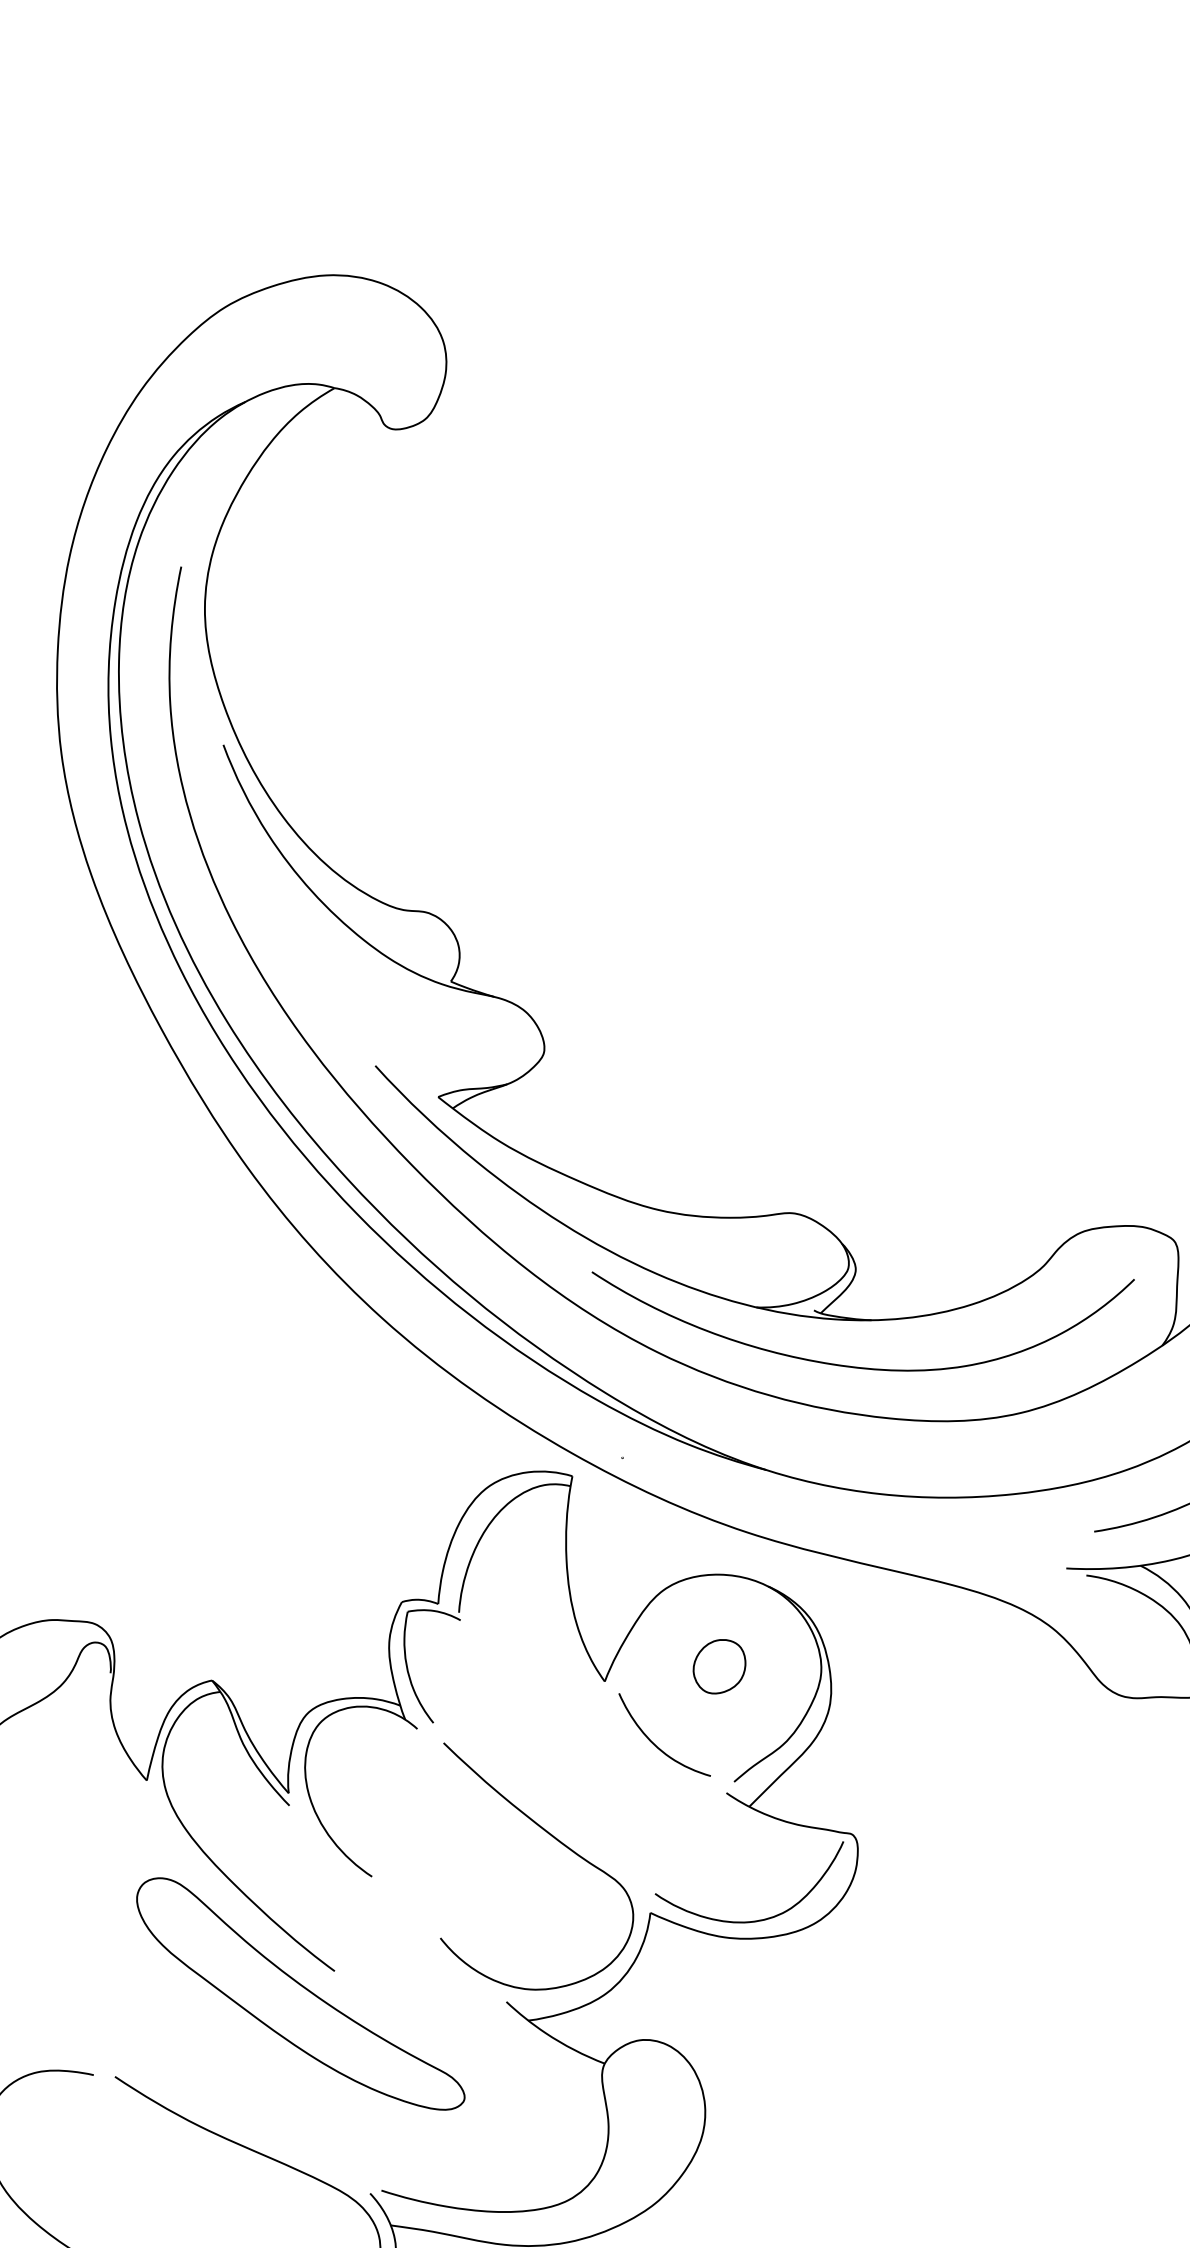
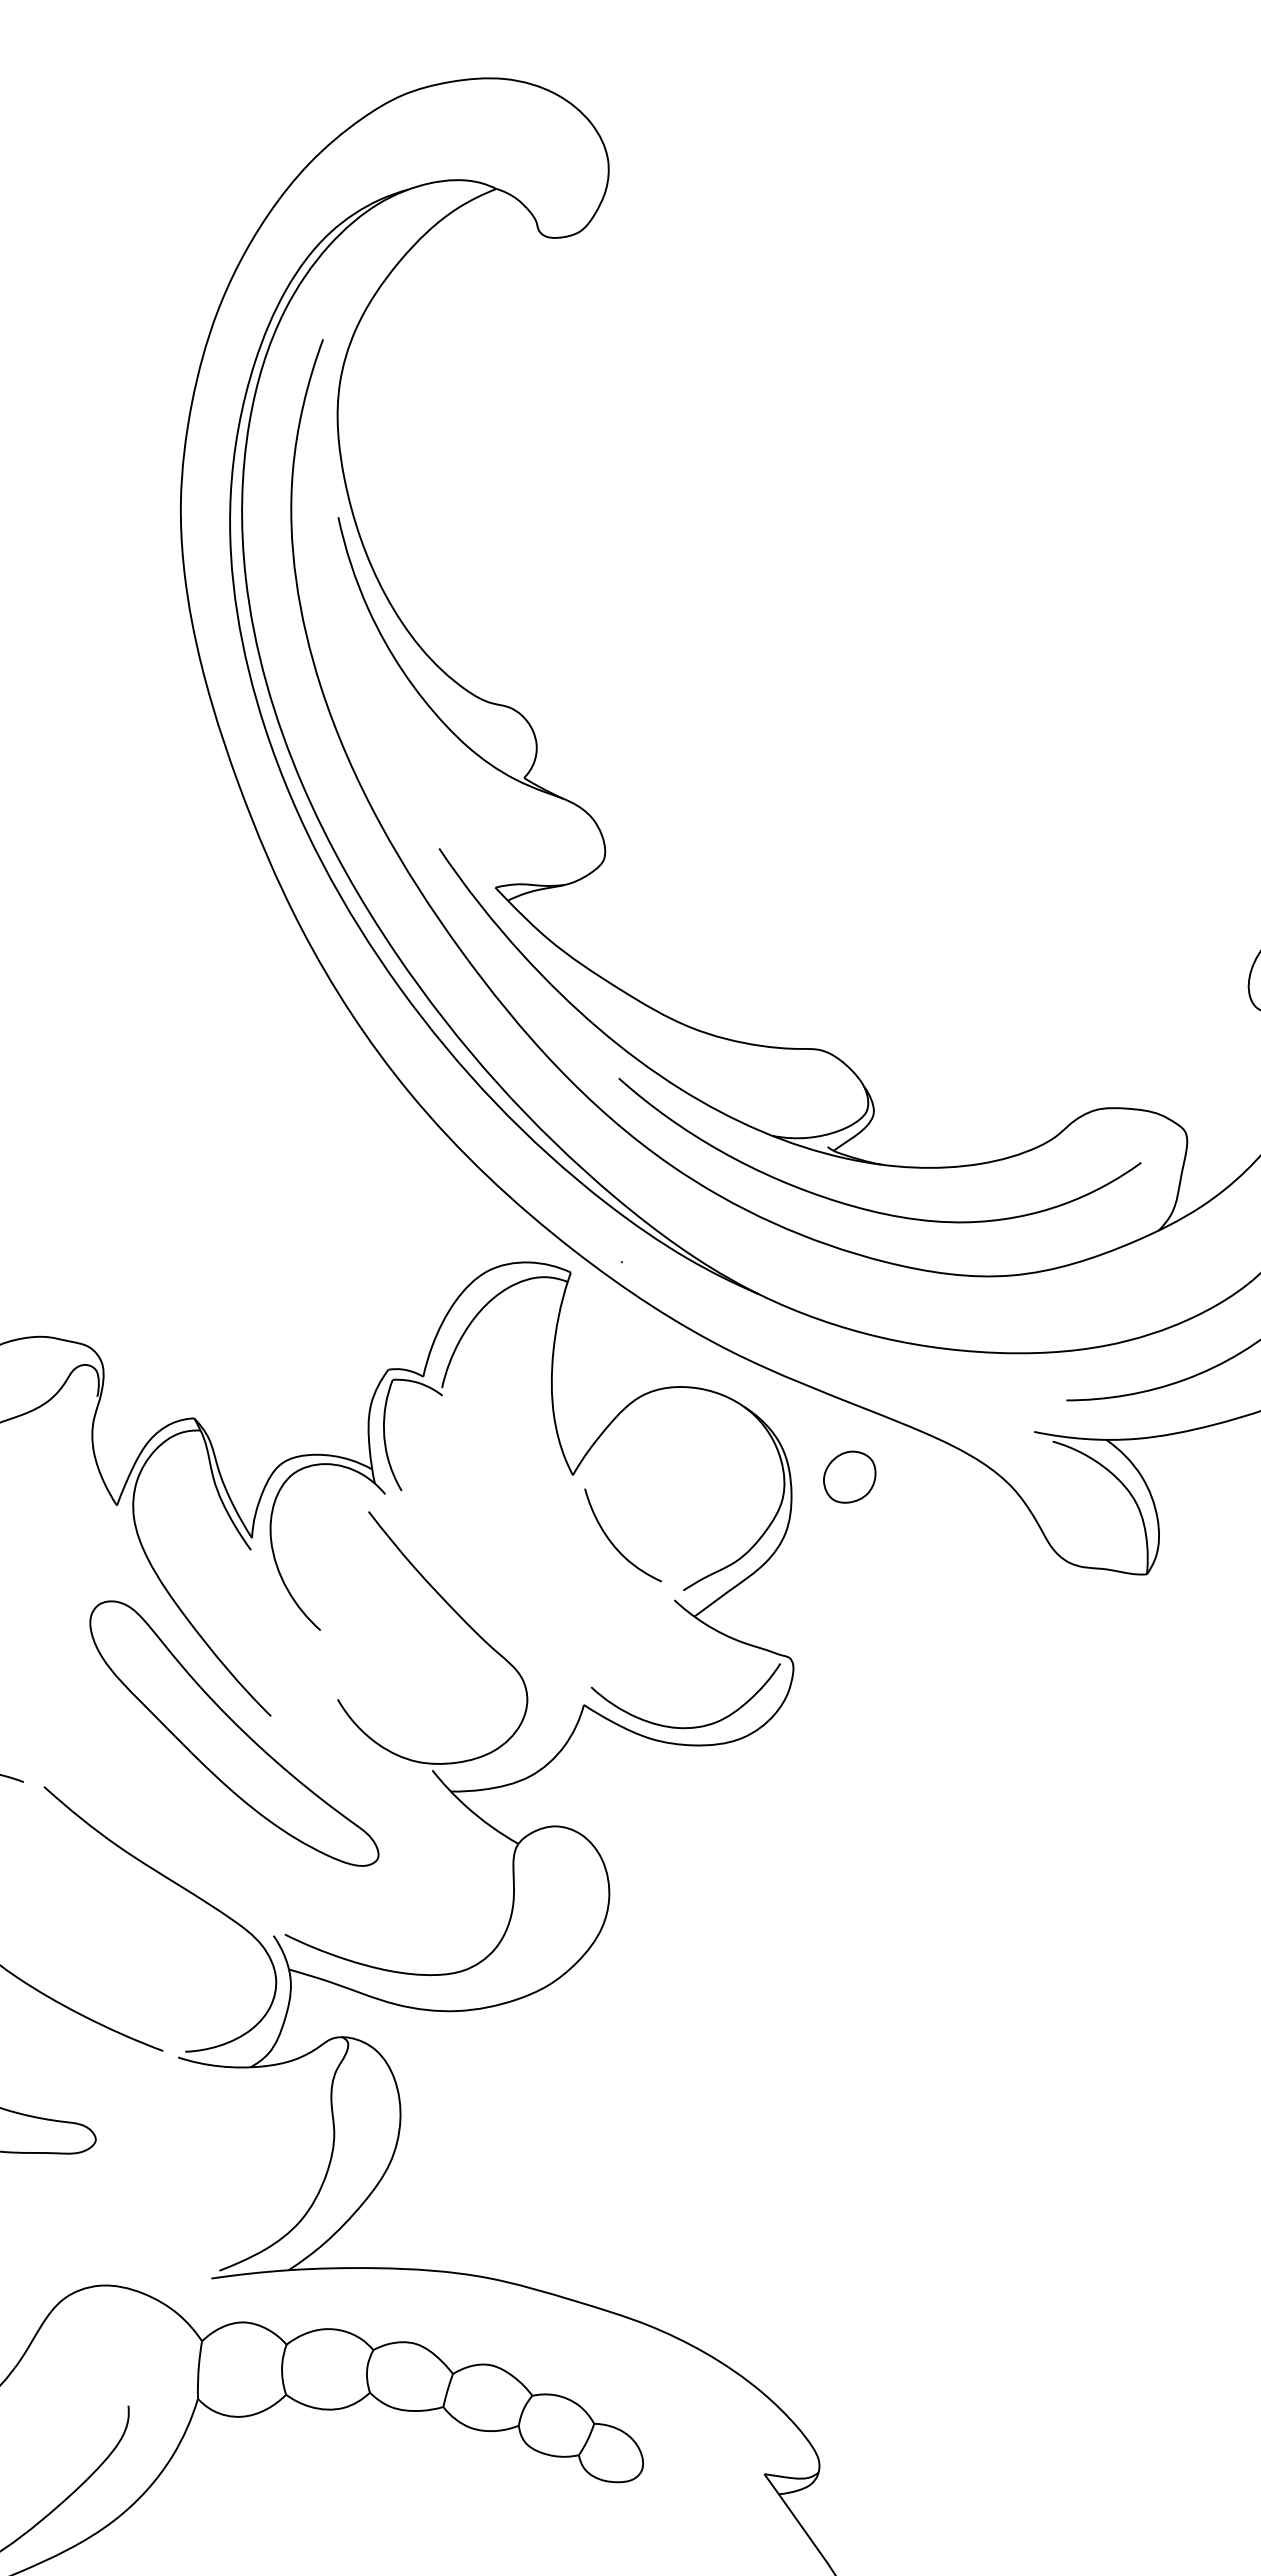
part: (719, 1665) -> (849, 1476), moved
curve: (546, 1833) -> (455, 1613), moved

